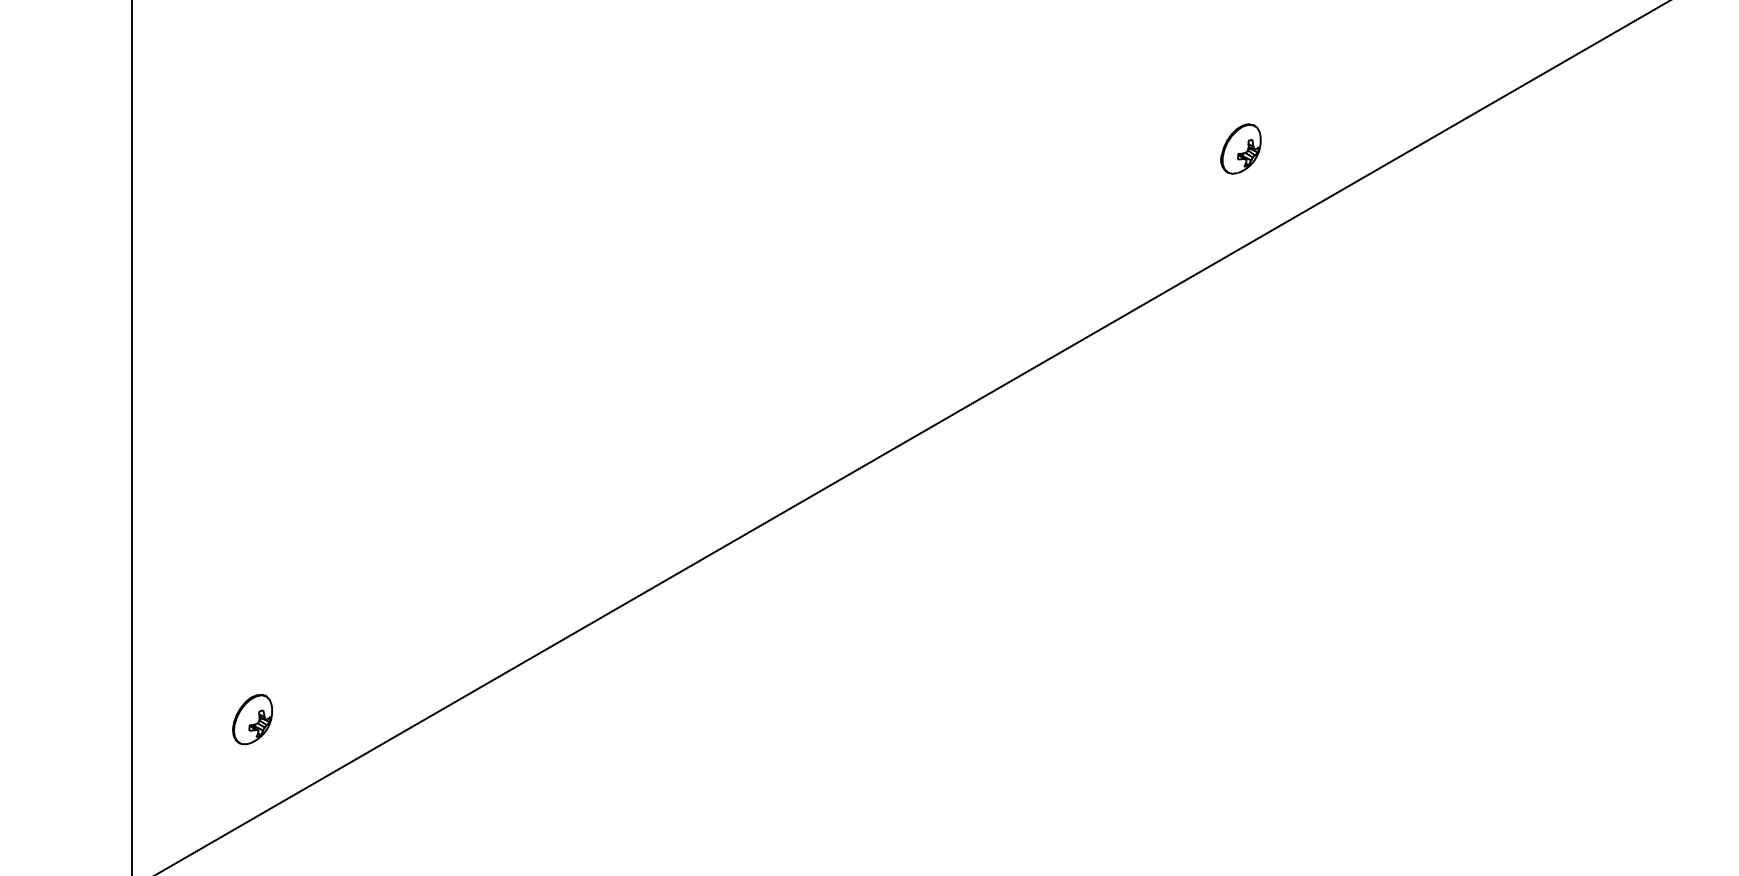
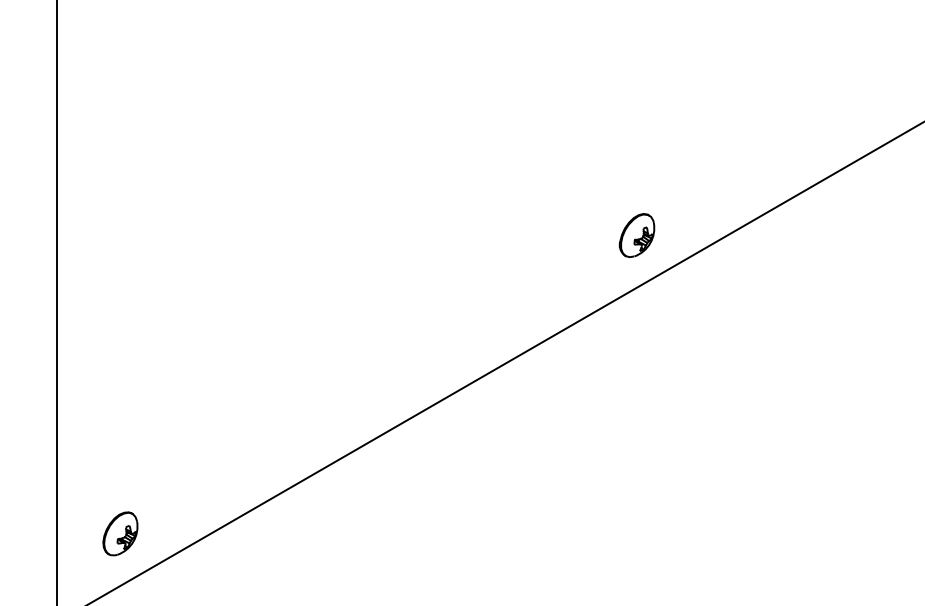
part: (1239, 148) -> (636, 235), size x1.67
part: (252, 718) -> (120, 533), size x1.67

